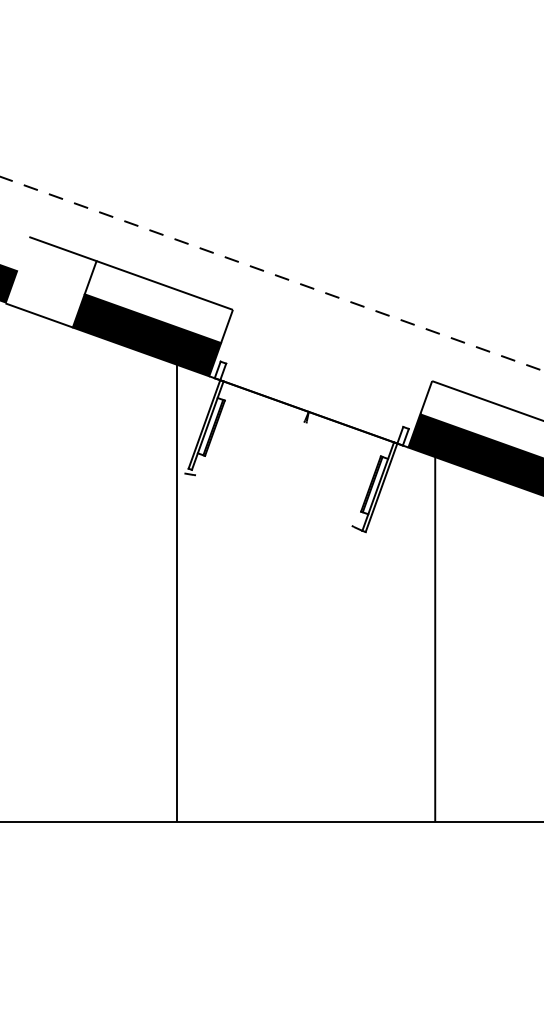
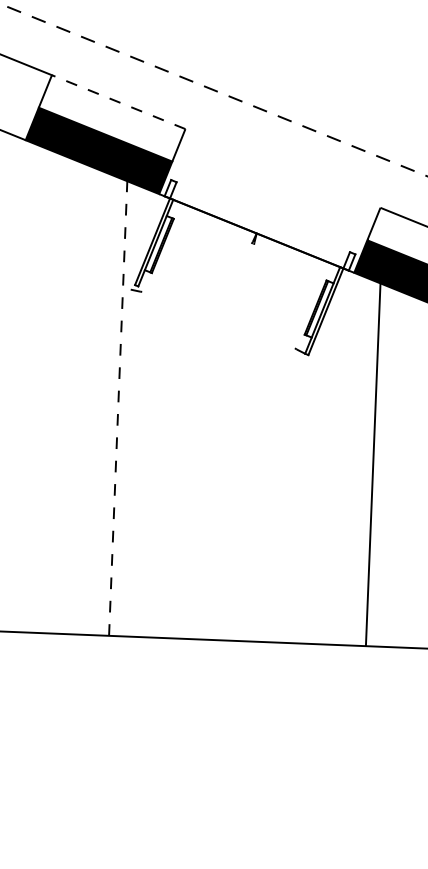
line: (164, 285) -> (118, 102), solid -> dashed
line: (176, 593) -> (118, 408), solid -> dashed

